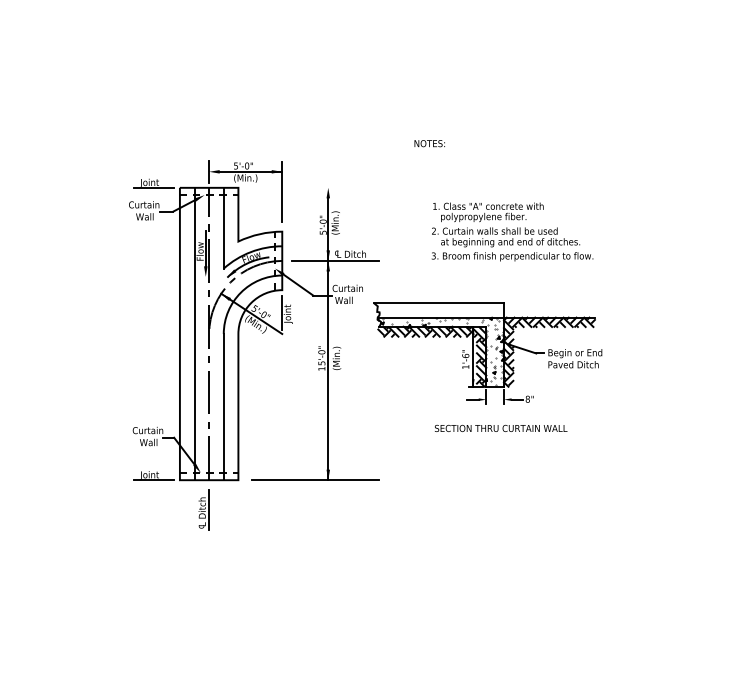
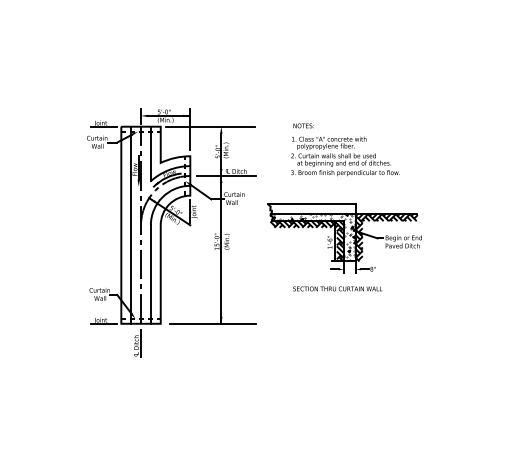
text: (429, 143) -> (303, 125), moved
line: (312, 187) -> (210, 126), added
part: (487, 353) -> (344, 238), moved

